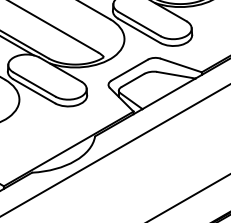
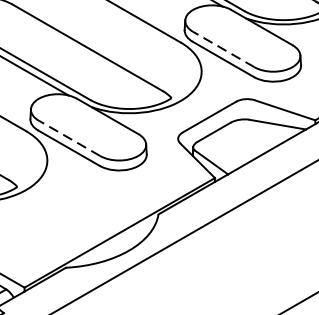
line: (139, 23) -> (223, 48), solid -> dashed
line: (34, 84) -> (69, 138), solid -> dashed

